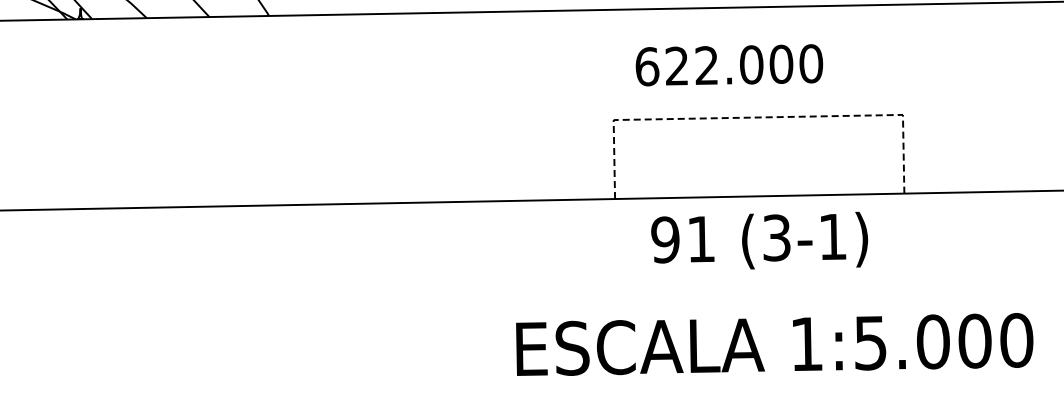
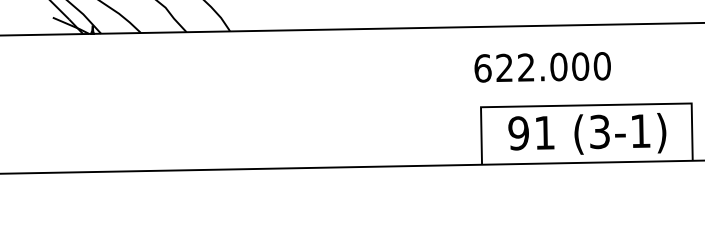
text: (729, 65) -> (542, 67), moved
line: (758, 117) -> (586, 105), dashed -> solid
text: (759, 240) -> (587, 133), moved

